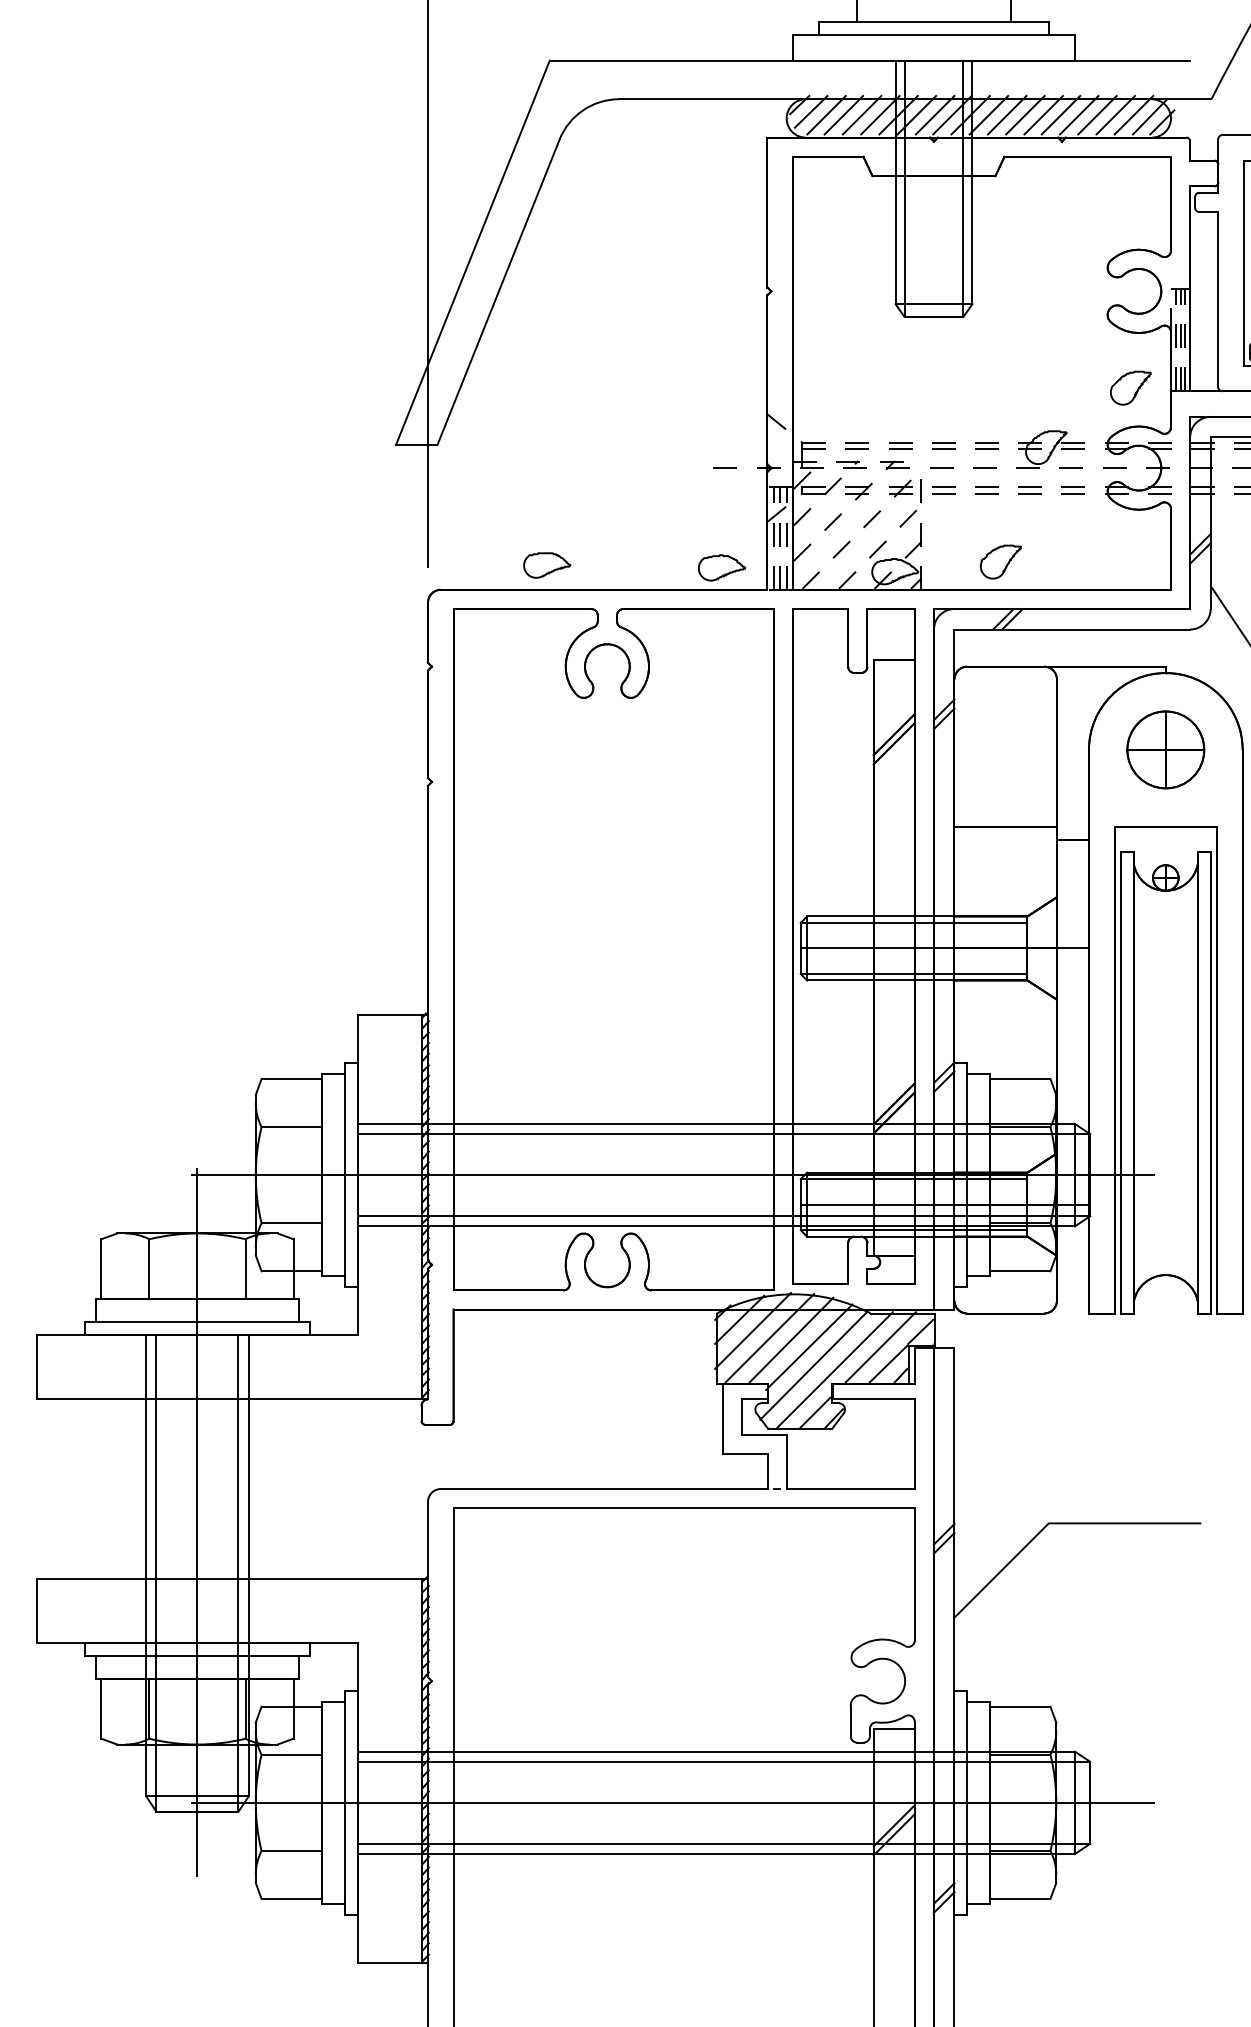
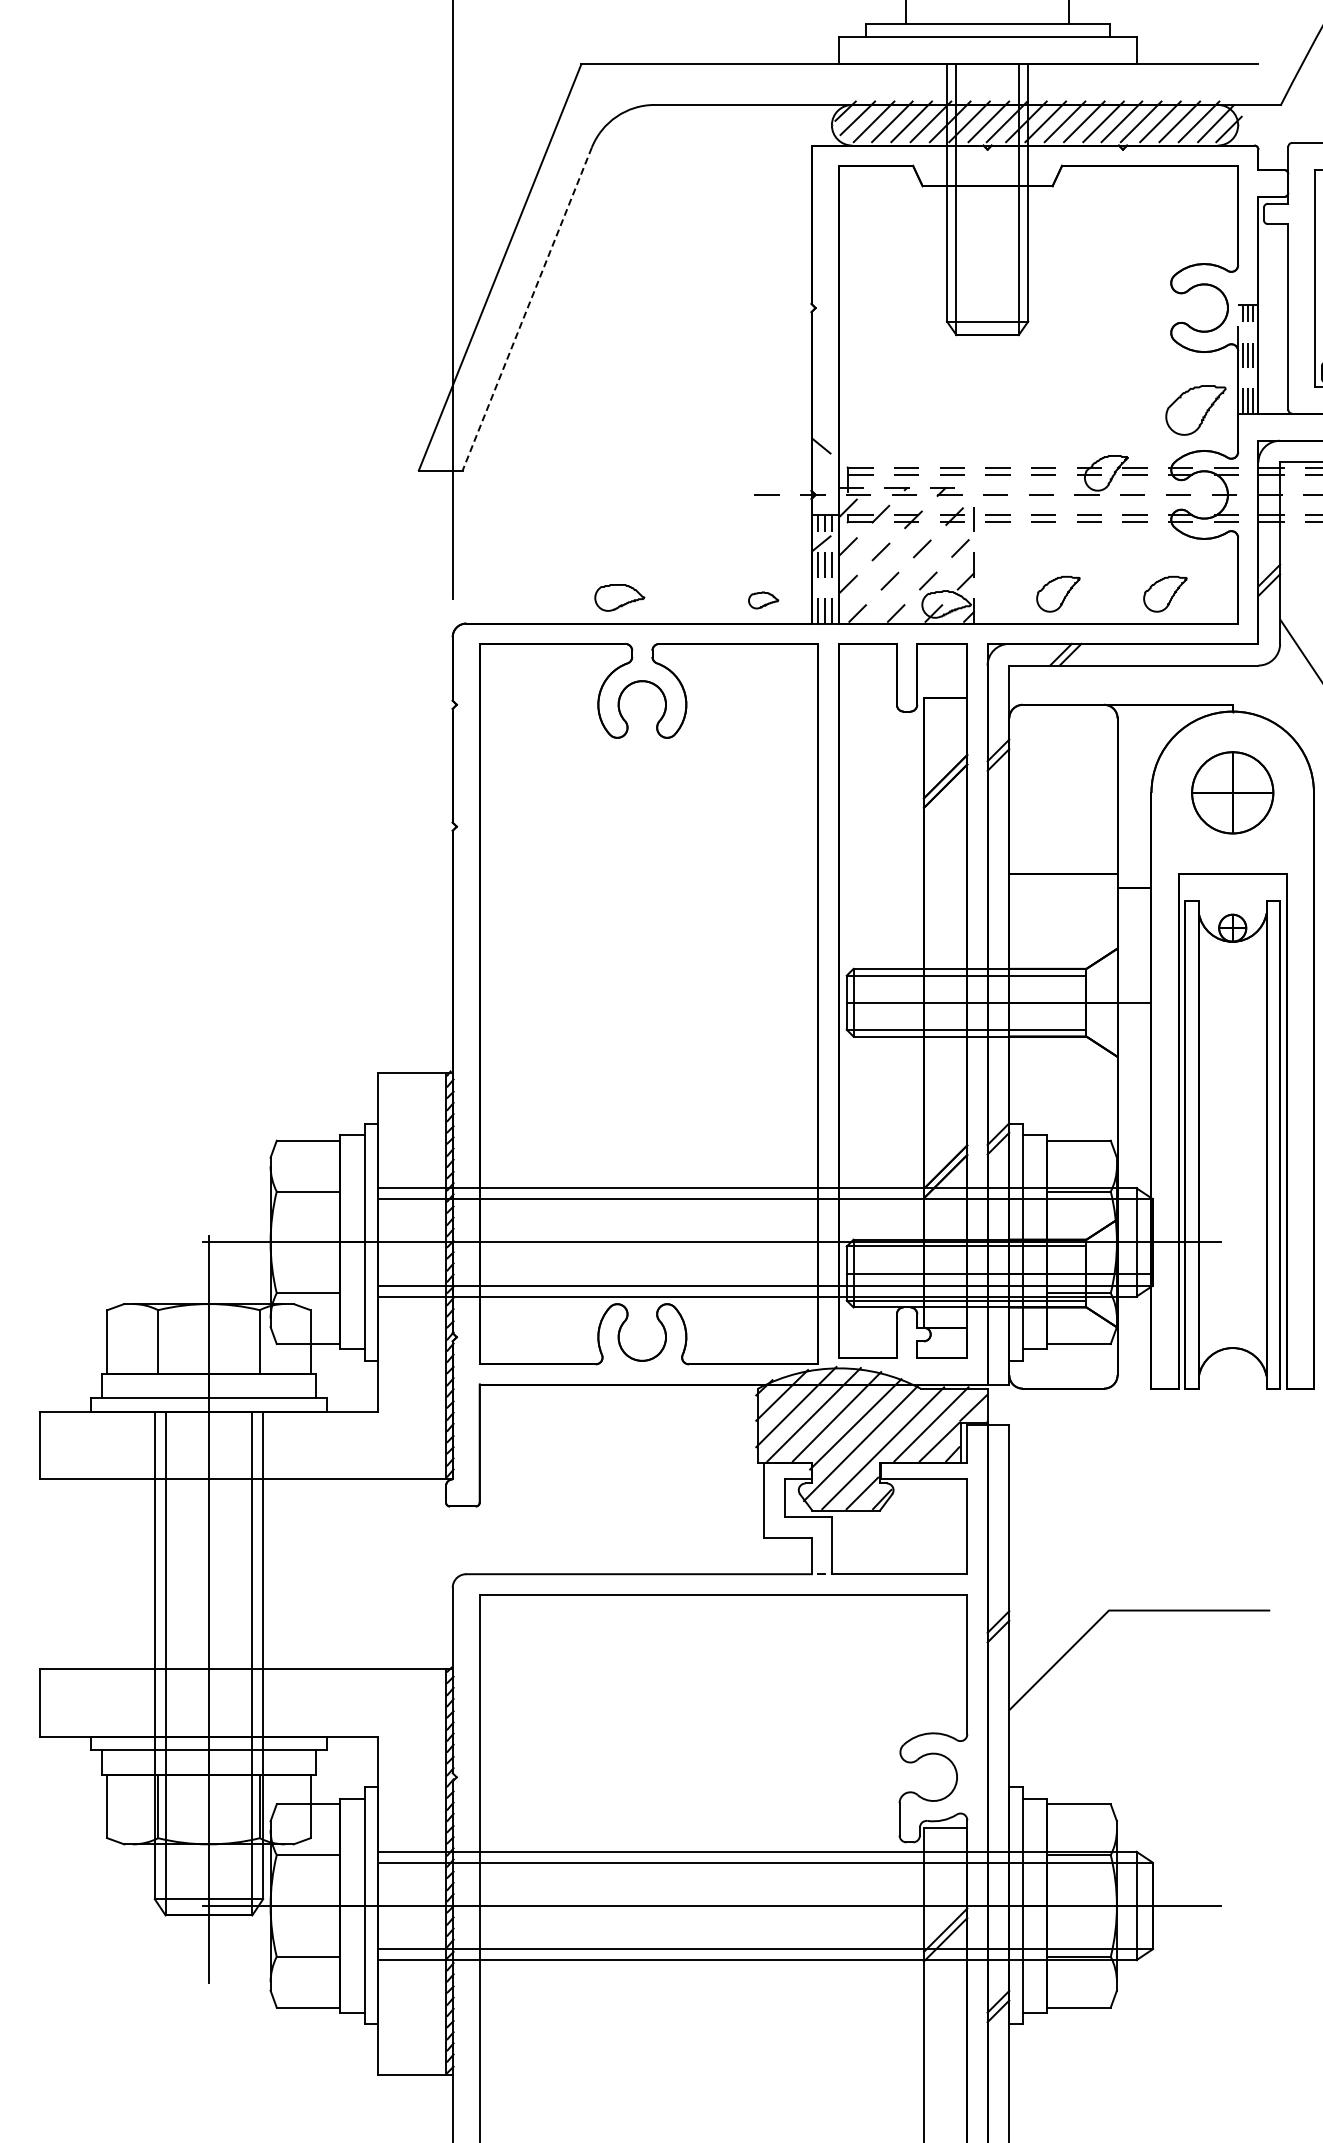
line: (498, 292) -> (527, 309), solid -> dashed
part: (1130, 388) -> (1195, 410), size x1.4
part: (1102, 561) -> (1165, 593), added
part: (546, 565) -> (619, 597), moved
part: (721, 567) -> (763, 600), size x0.6

